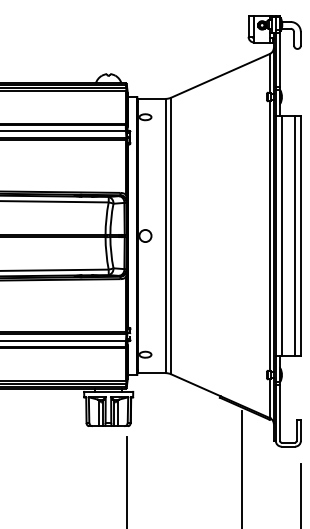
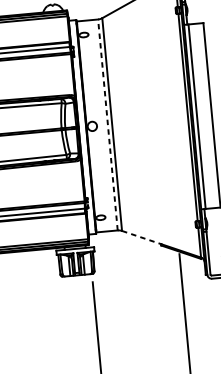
line: (165, 235) -> (107, 124), solid -> dashed
line: (295, 235) -> (207, 115), removed
line: (196, 385) -> (142, 237), solid -> dashed

